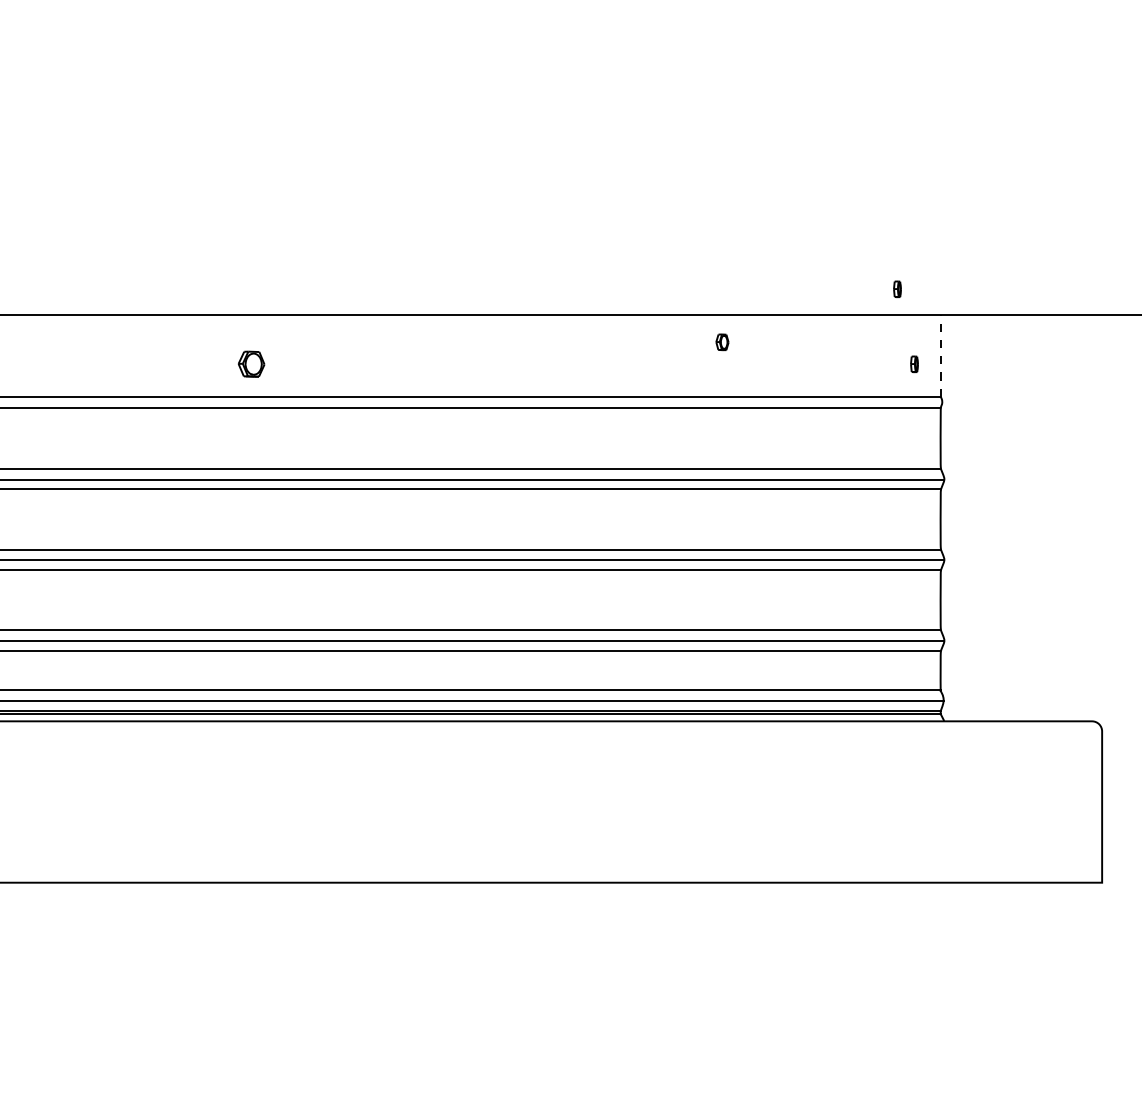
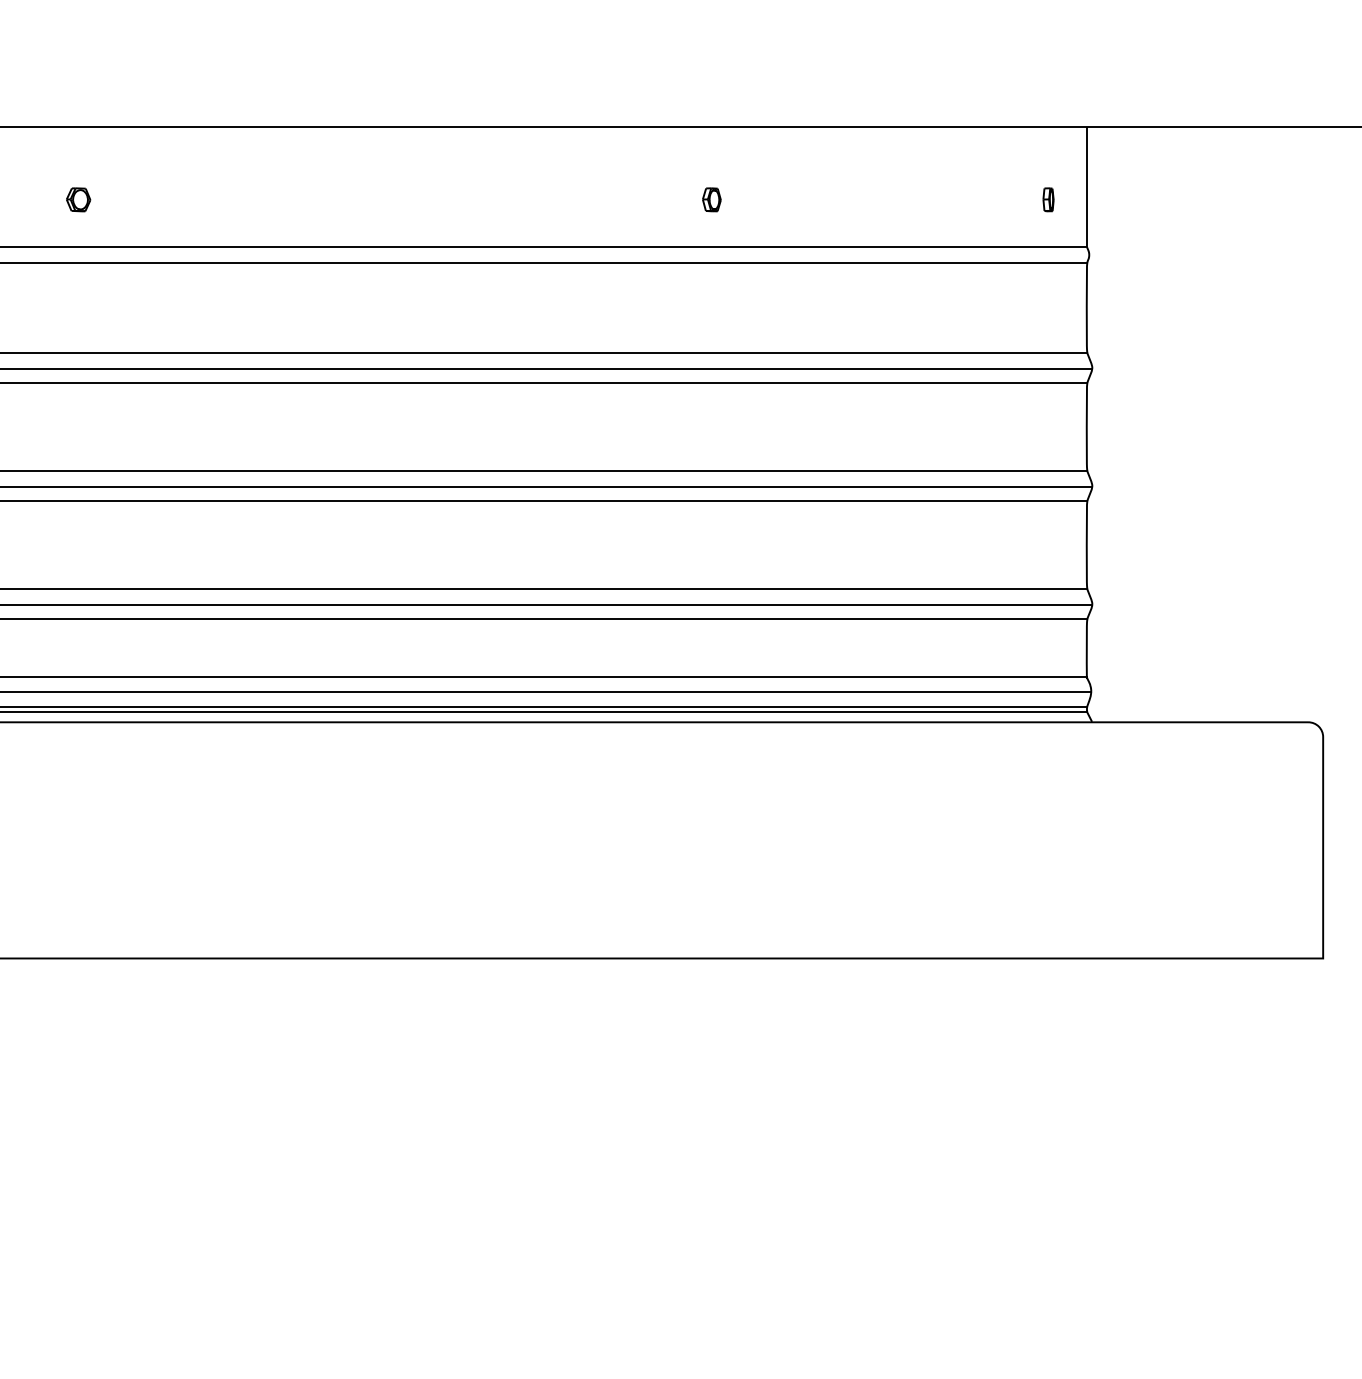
part: (897, 289) -> (1023, 90), removed
part: (722, 342) -> (711, 200), moved
line: (940, 355) -> (1086, 186), dashed -> solid
part: (251, 364) -> (78, 200), size x0.62

